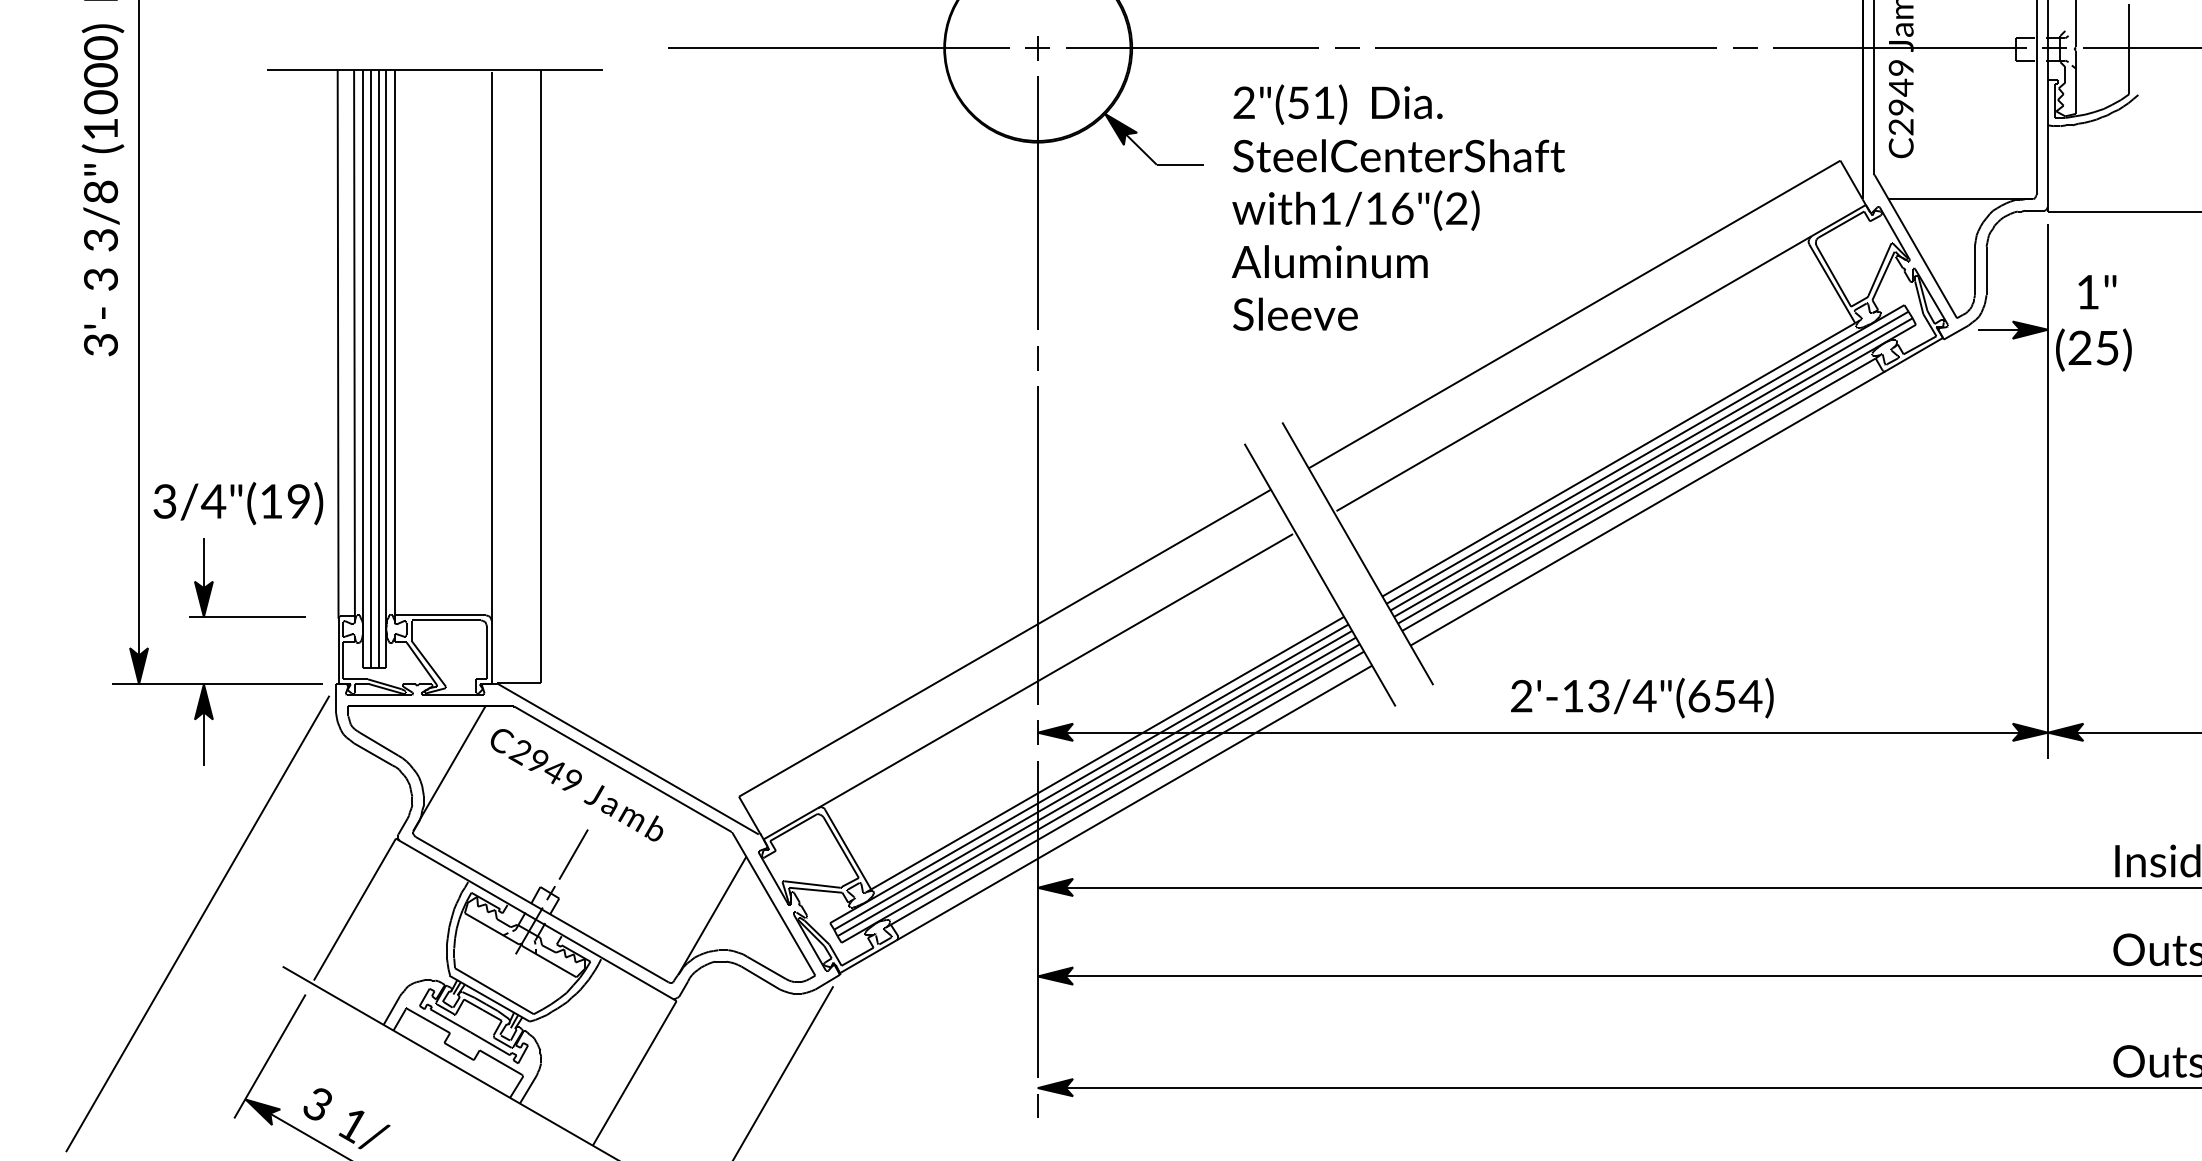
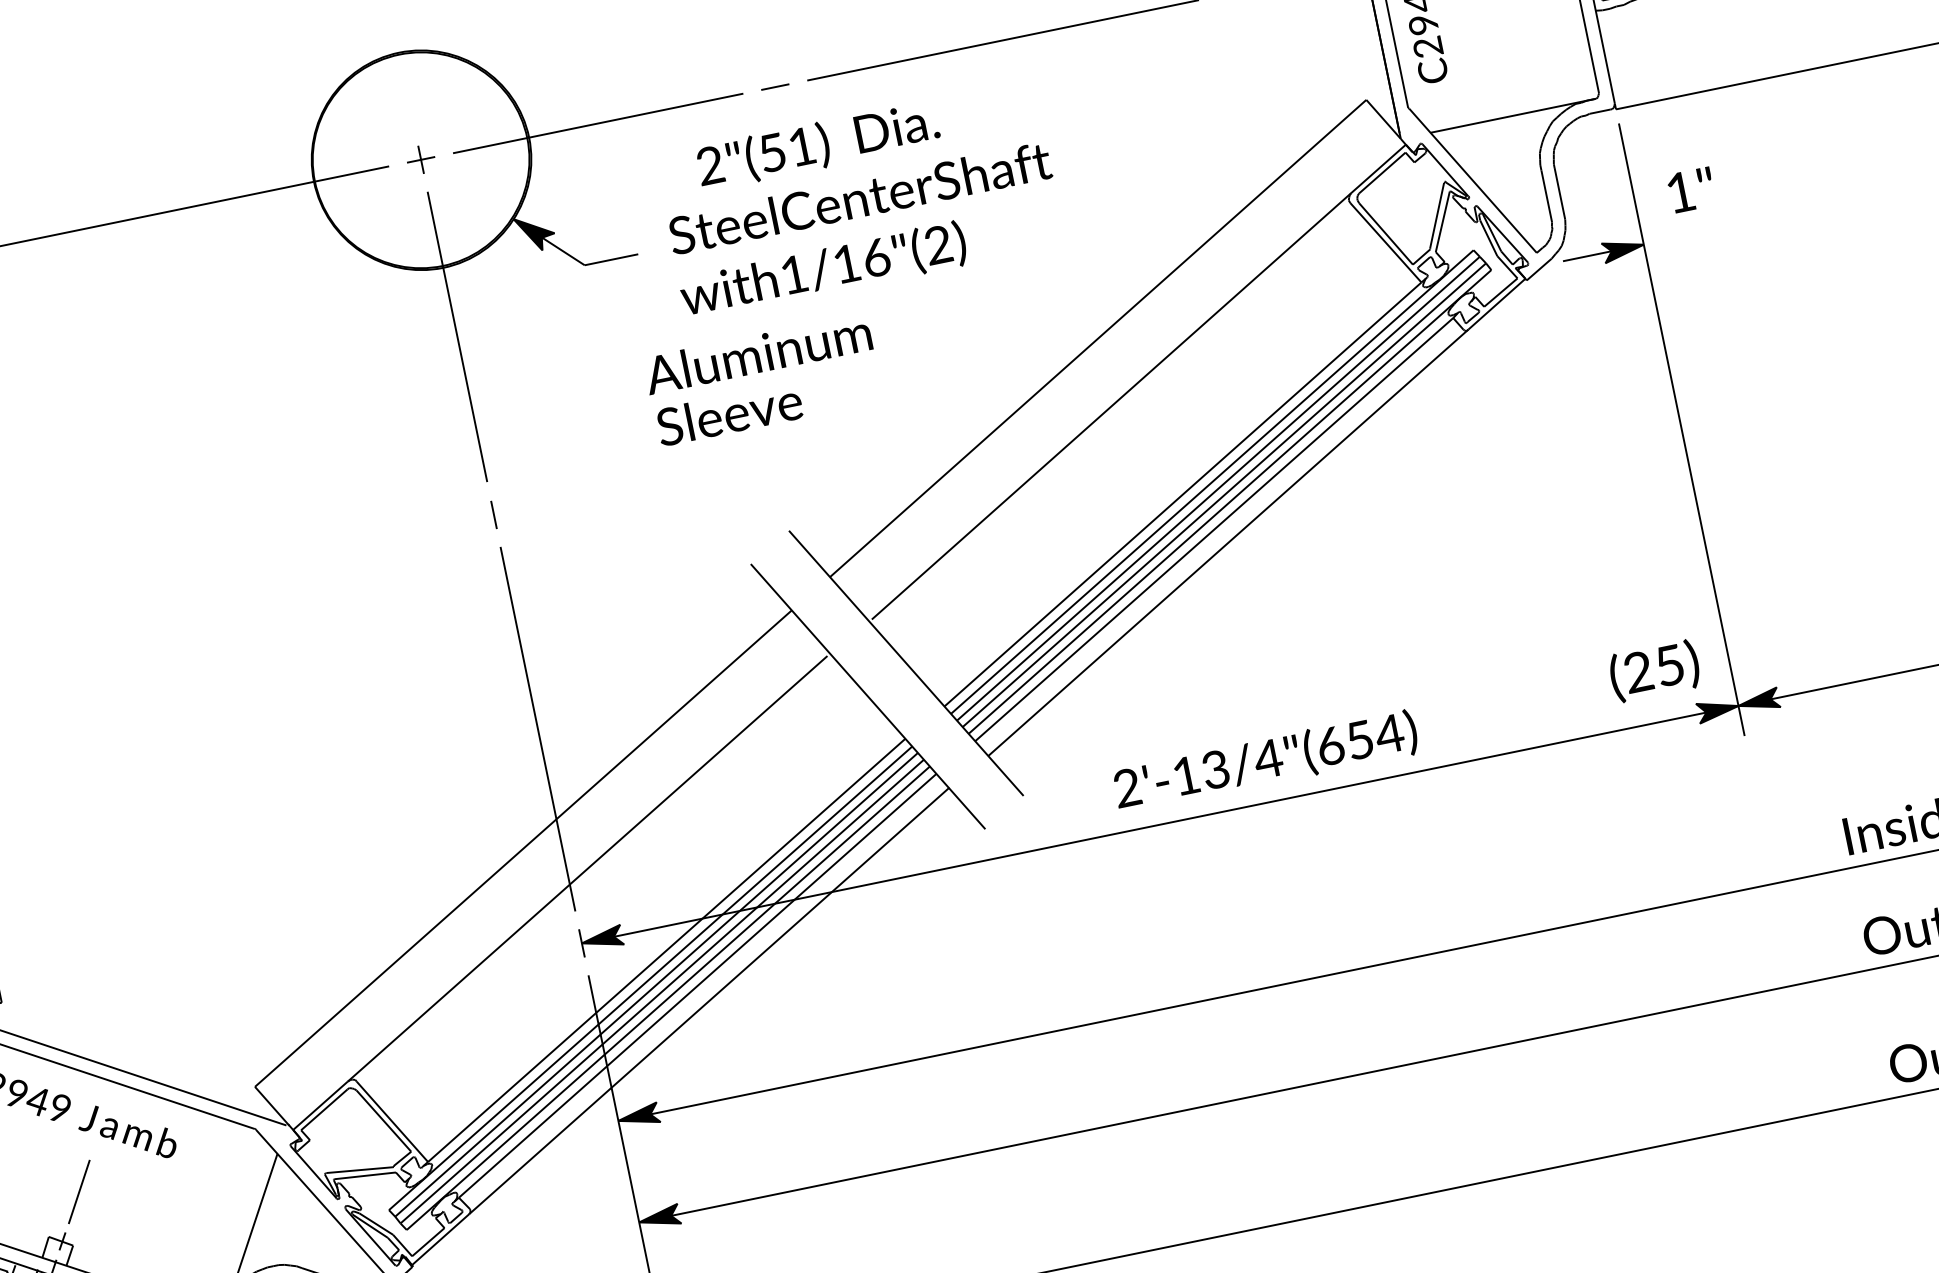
text: (1337, 104) -> (817, 145), moved
text: (1329, 261) -> (757, 353), moved
text: (1295, 313) -> (729, 413), moved
text: (2093, 349) -> (1654, 670), moved

